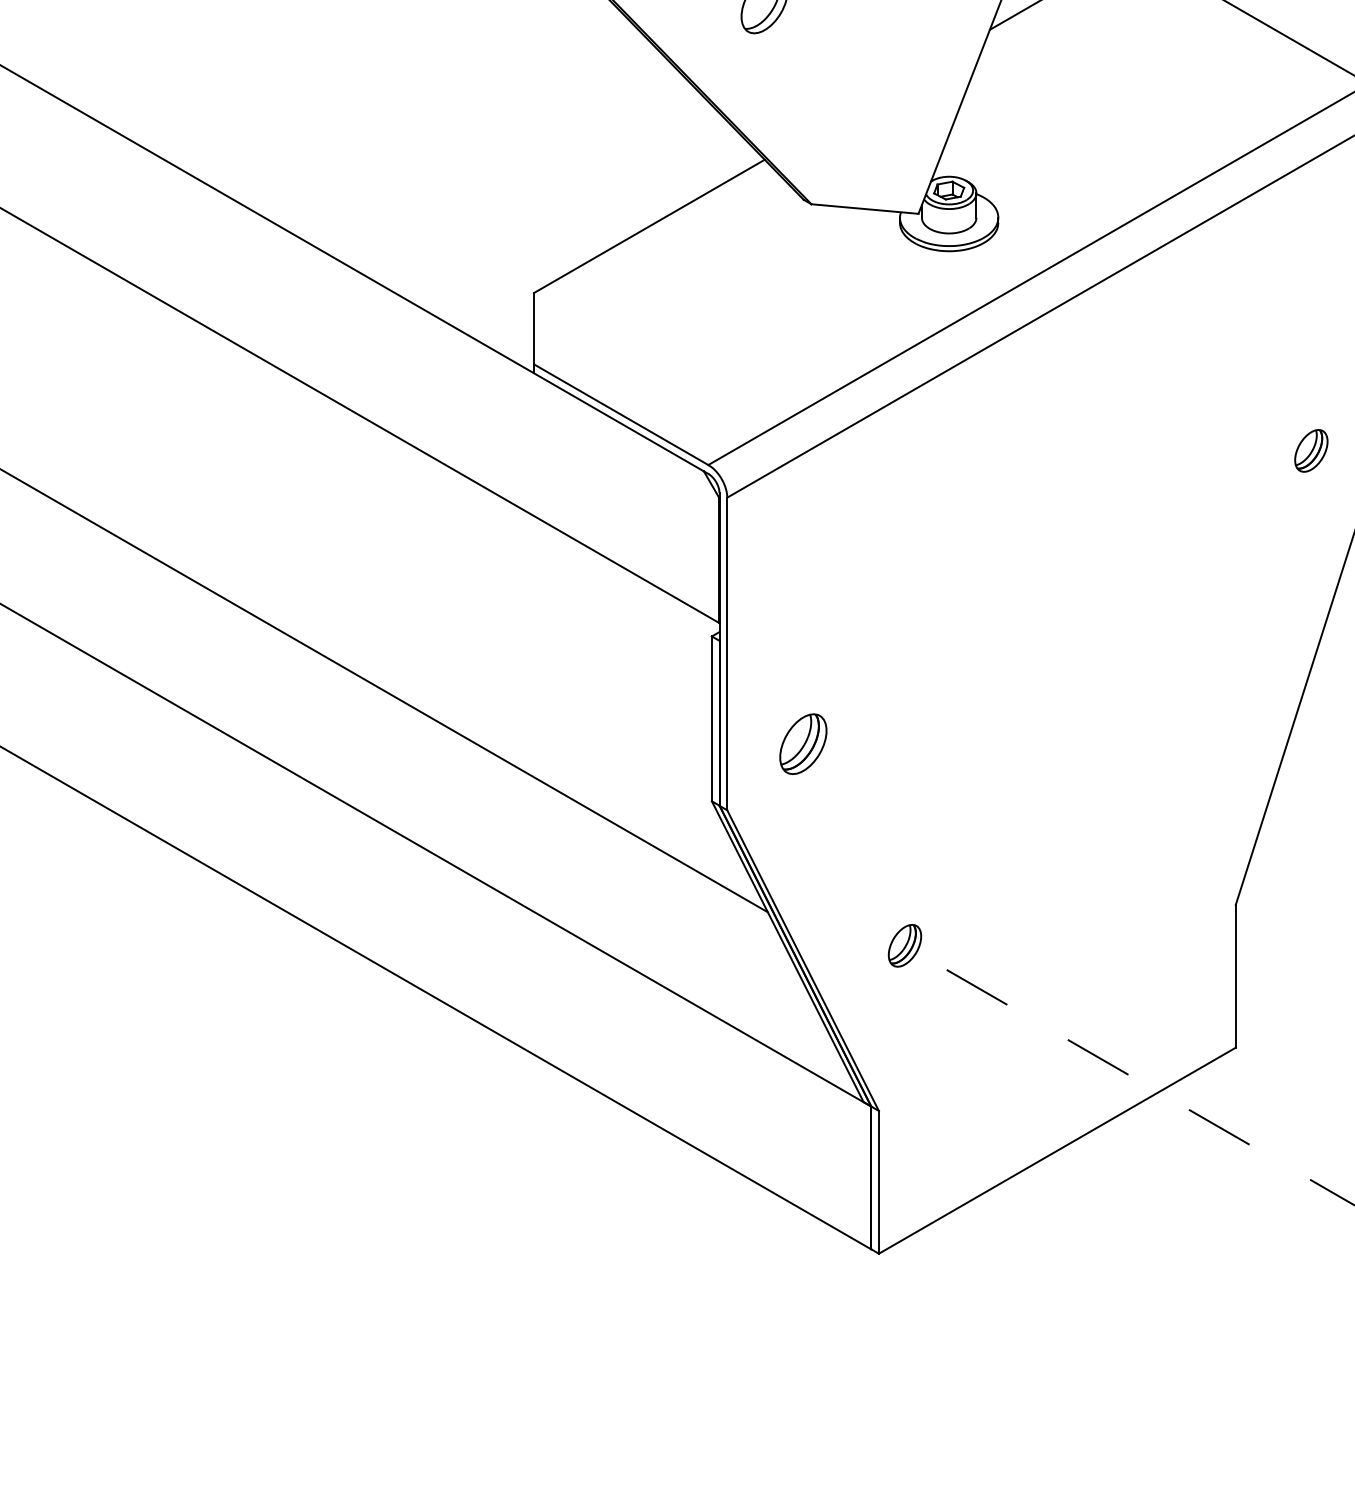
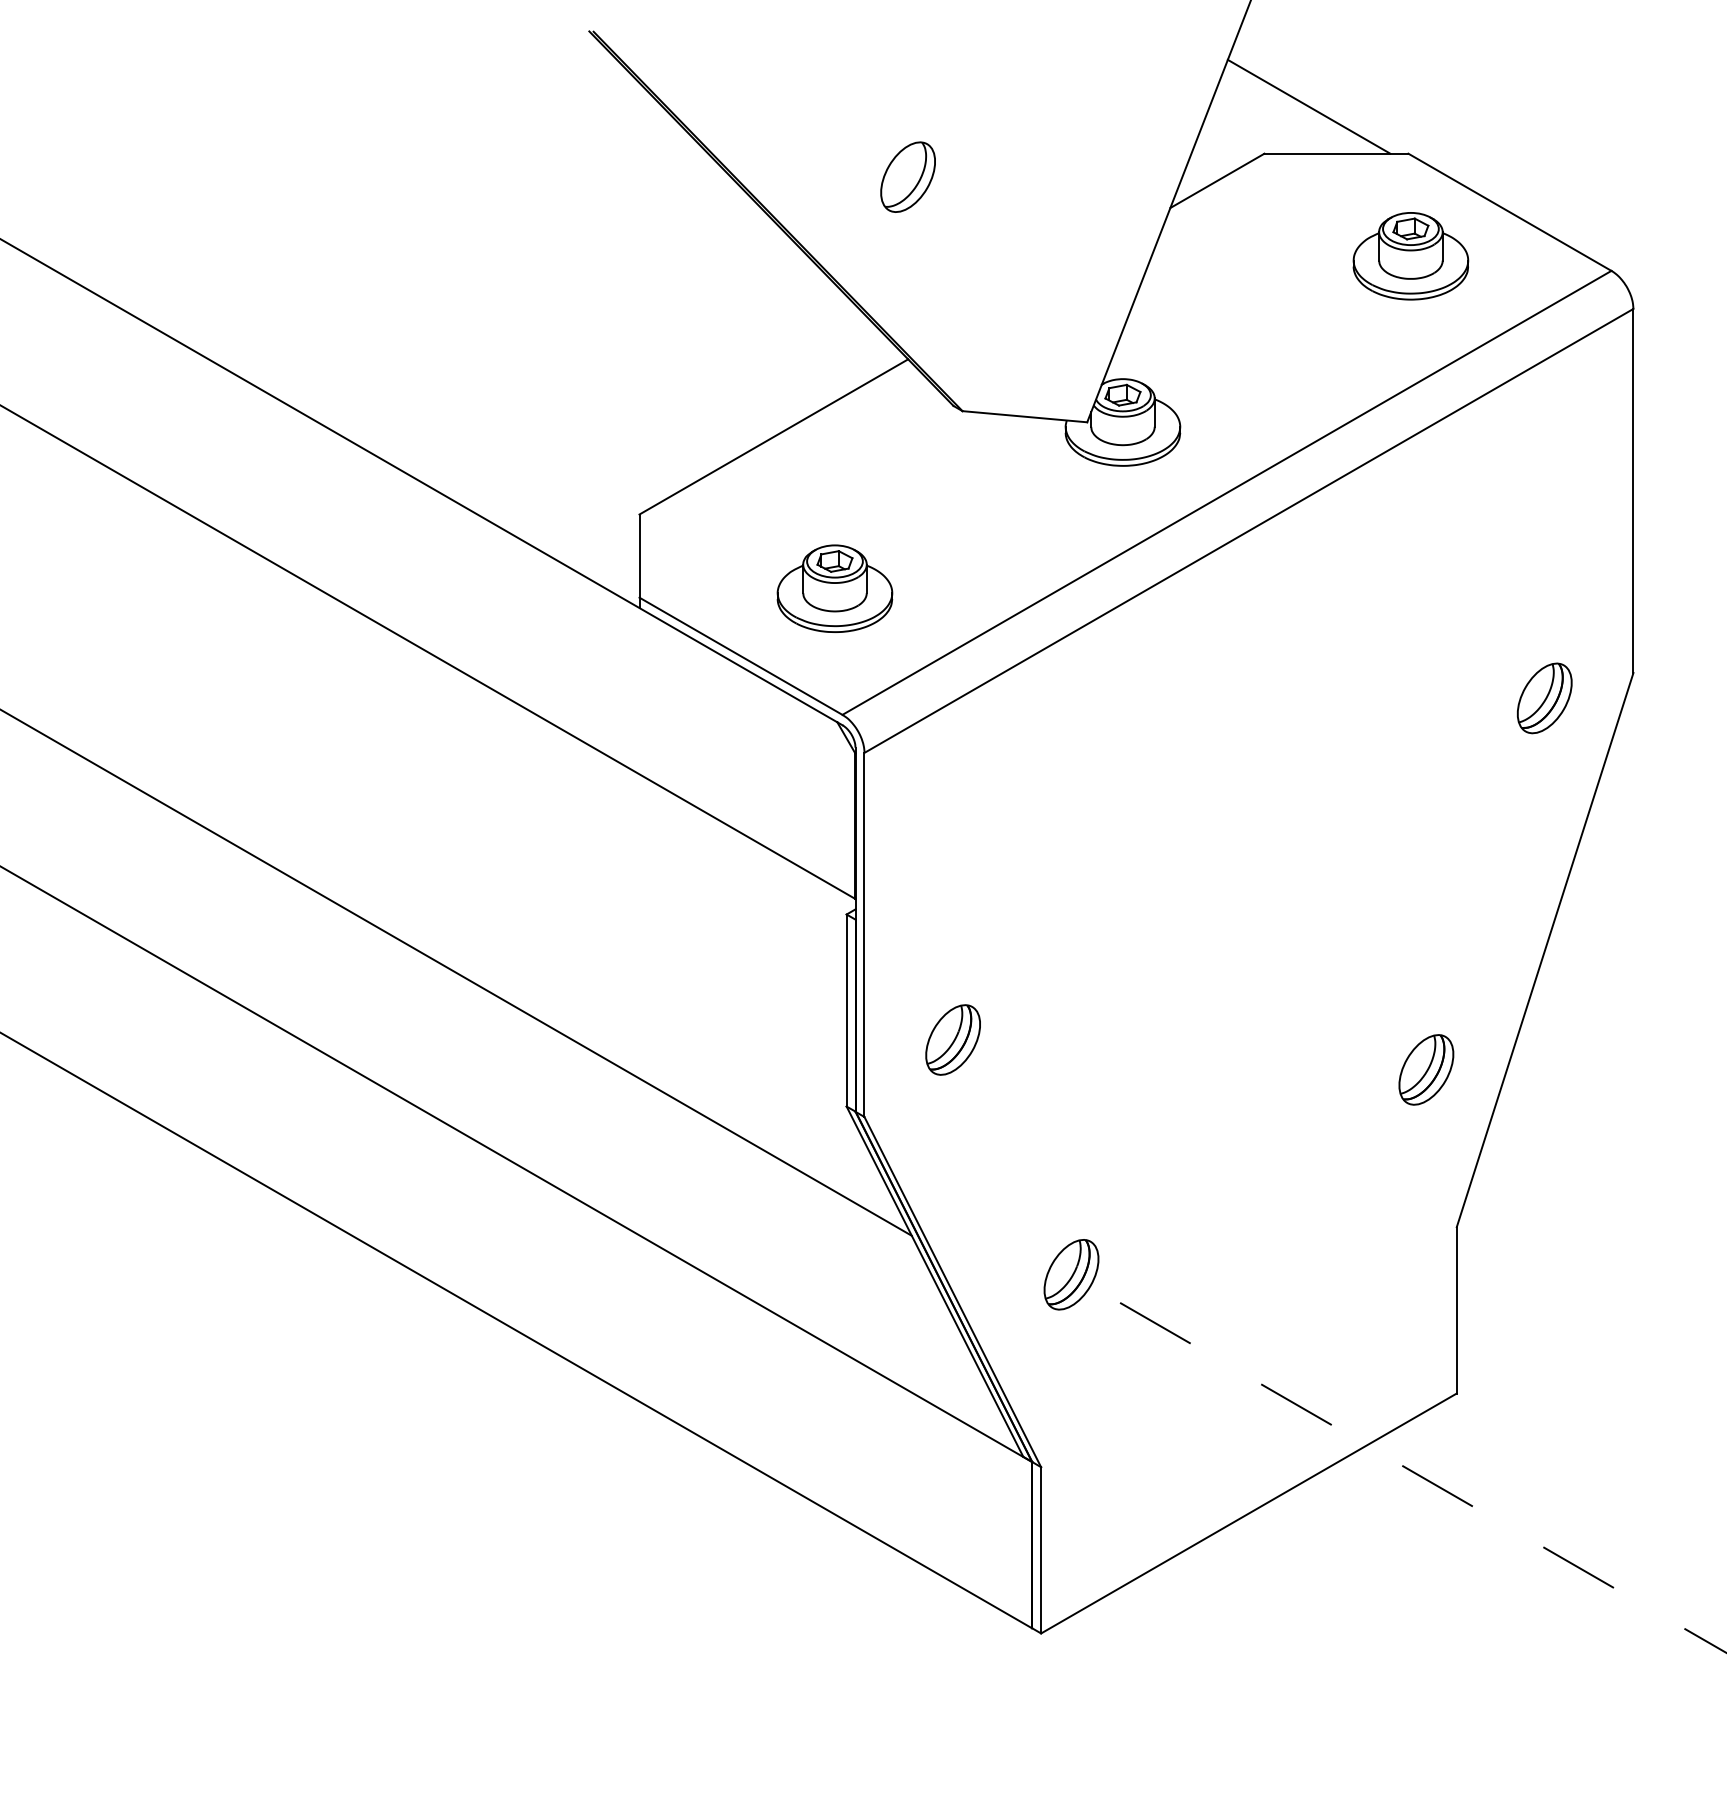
part: (1196, 71) -> (1410, 256), added
part: (701, 356) -> (834, 588), added
part: (1311, 450) -> (1544, 698), size x1.43
part: (1209, 769) -> (1426, 1069), added
part: (904, 945) -> (1071, 1274), size x1.43

